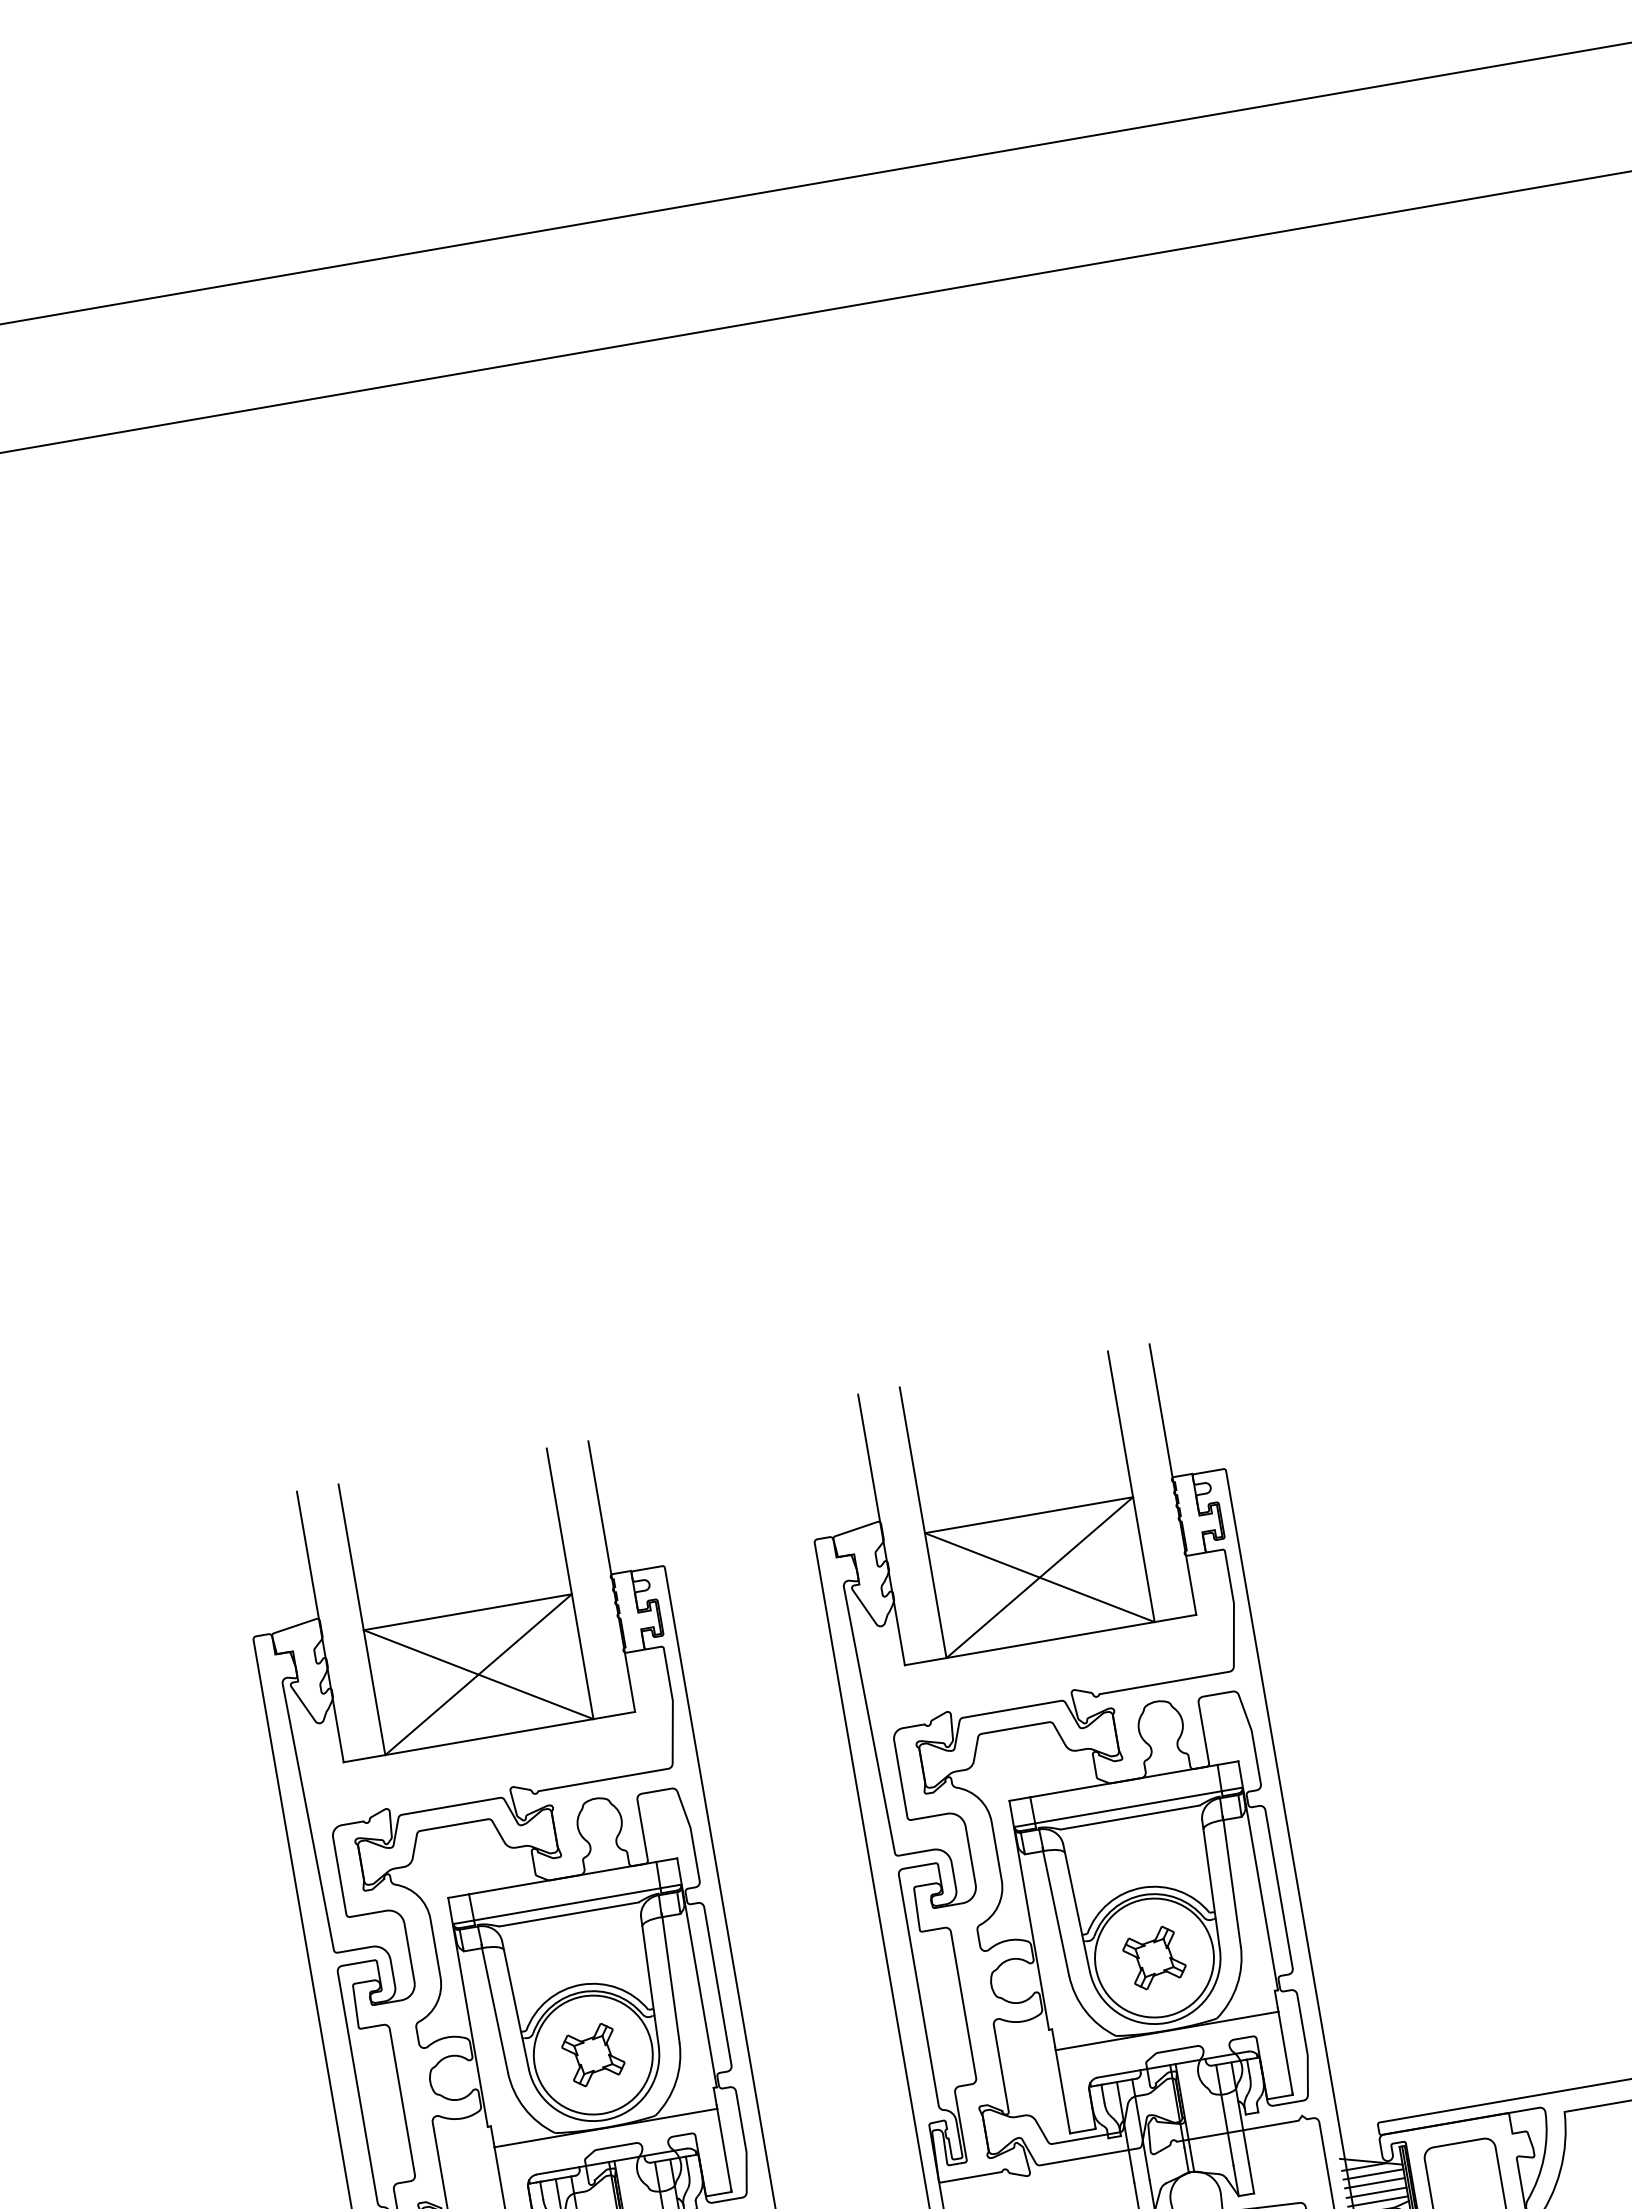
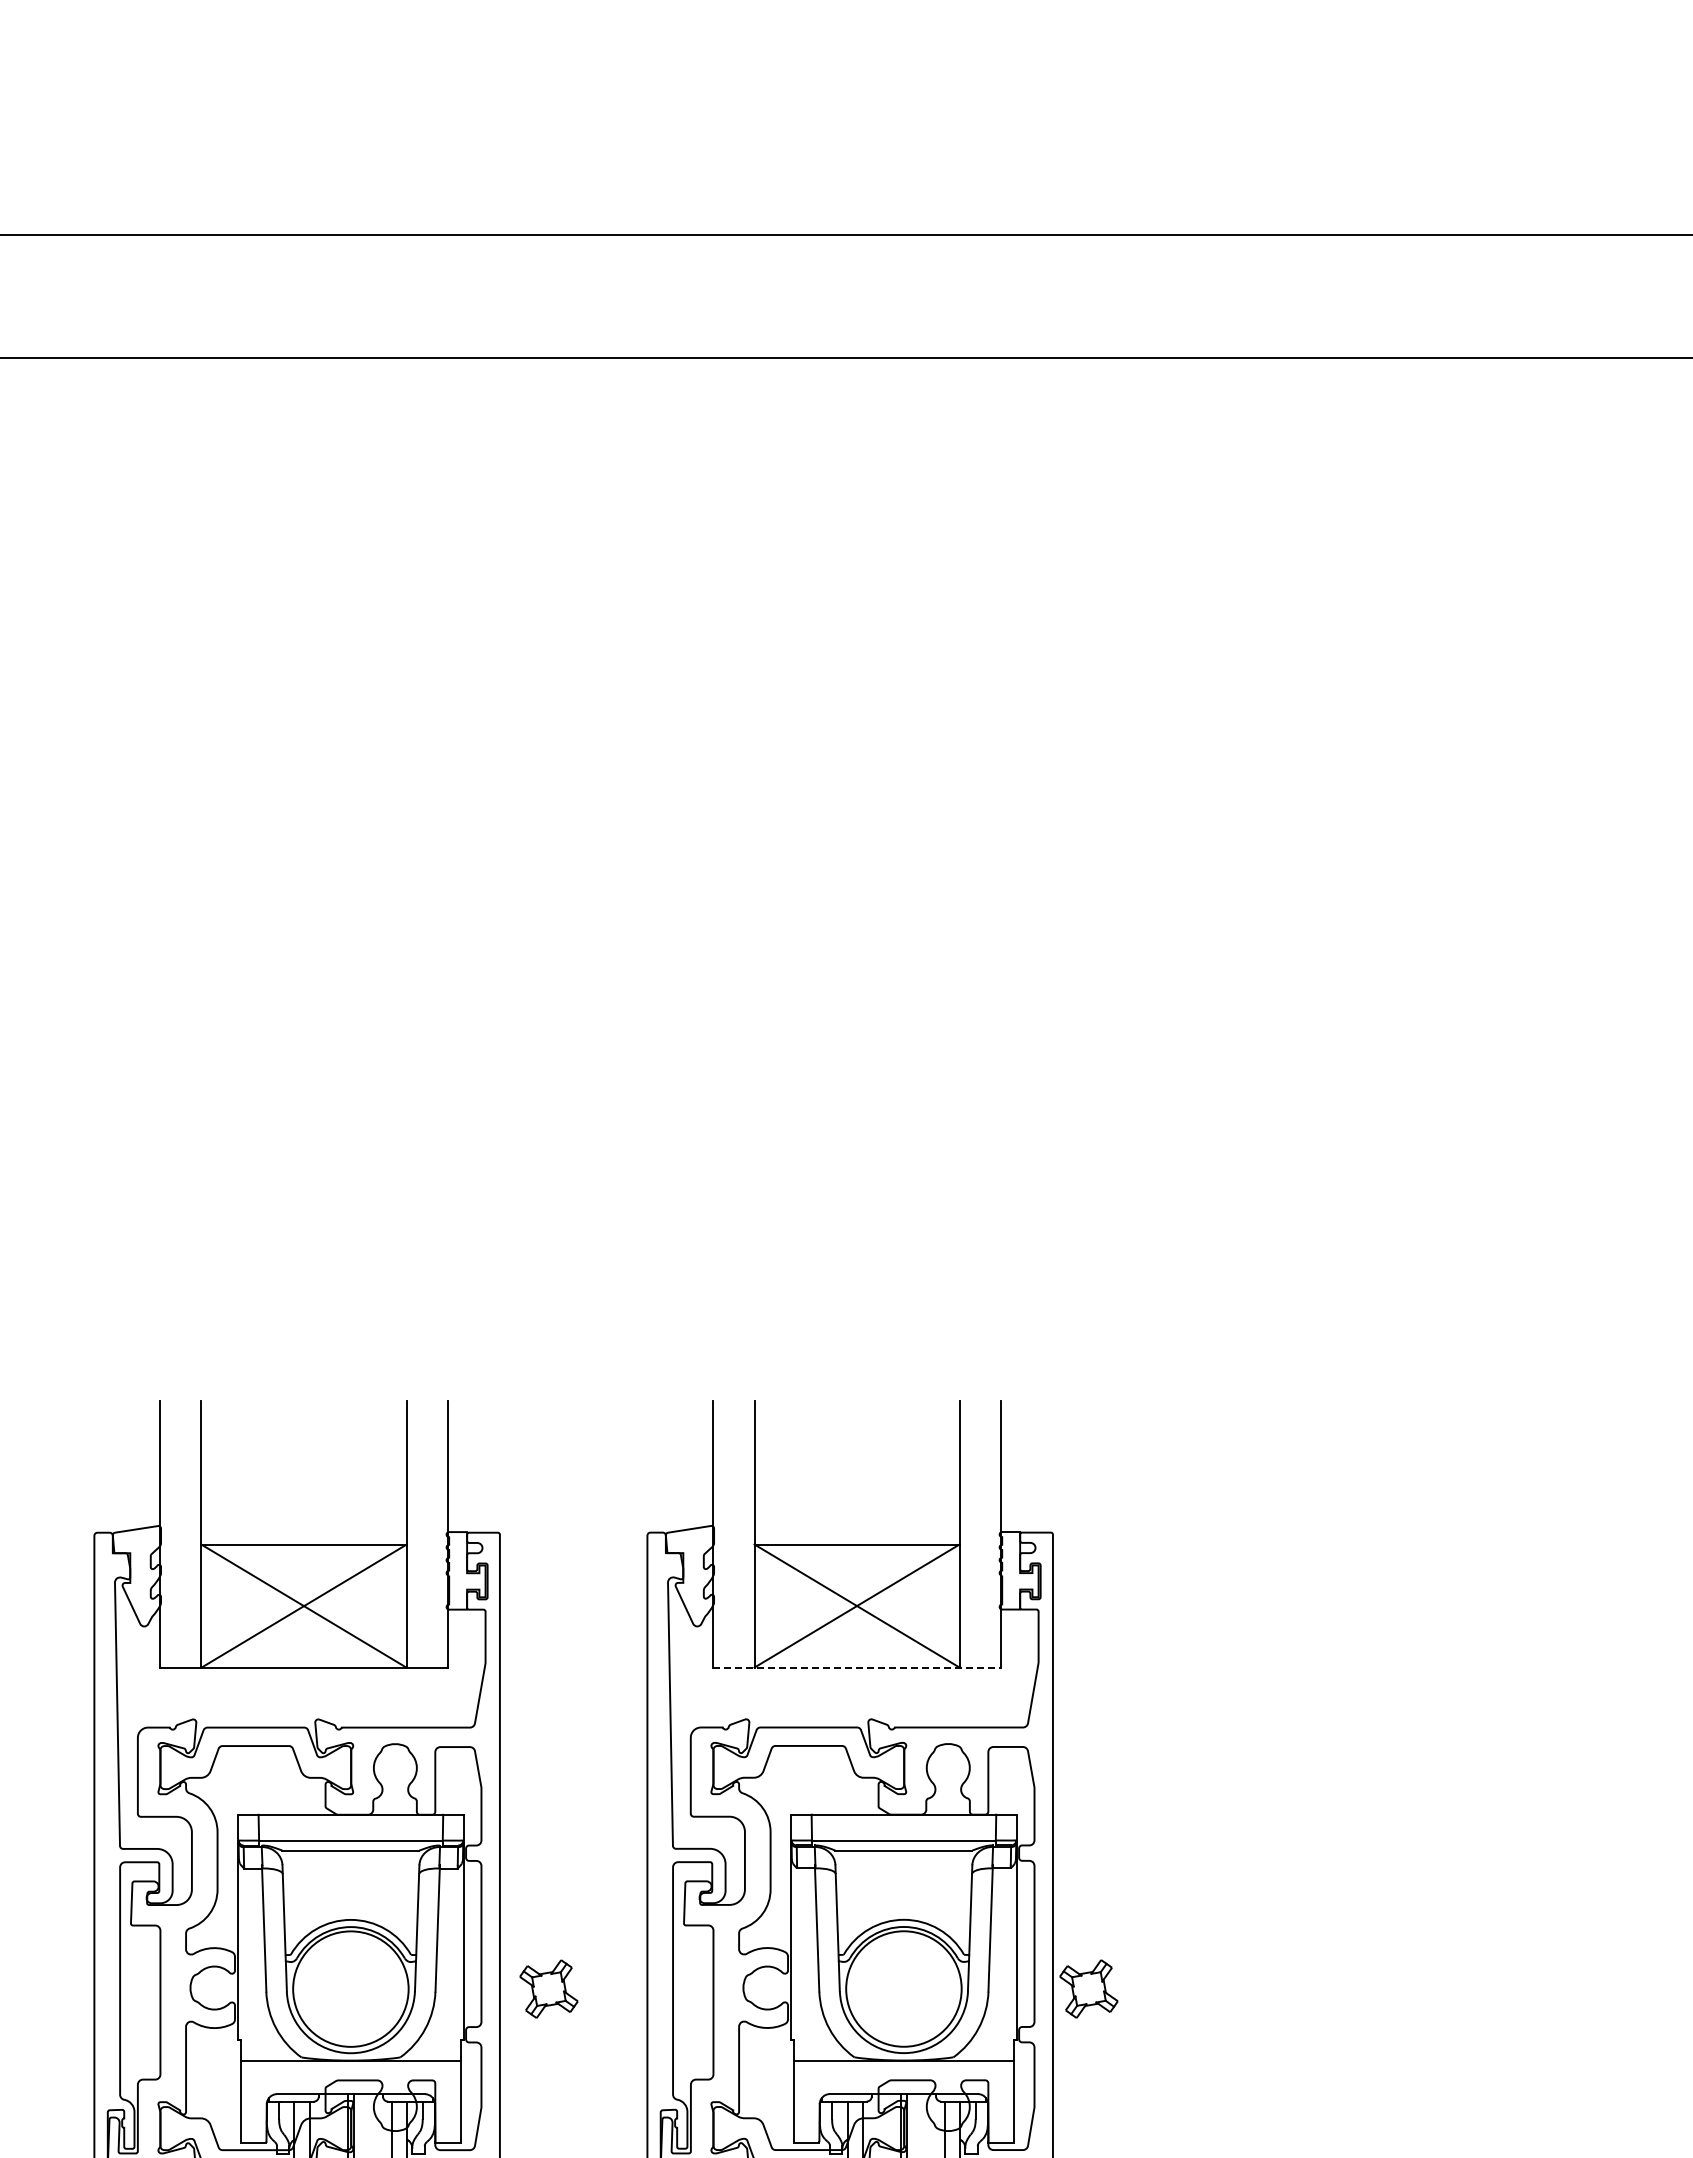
line: (1051, 1639) -> (857, 1667), solid -> dashed
part: (1153, 1957) -> (1088, 1988), moved
part: (592, 2054) -> (548, 1988), moved

